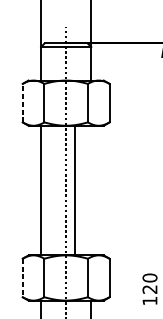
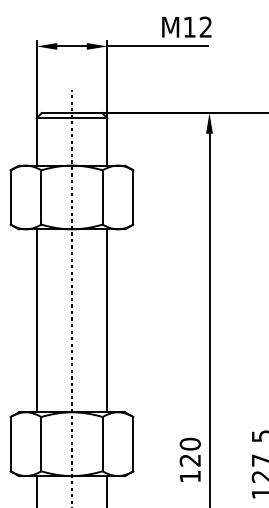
line: (22, 103) -> (10, 197), dashed -> solid
line: (75, 190) -> (107, 320), moved
line: (22, 278) -> (10, 444), dashed -> solid

